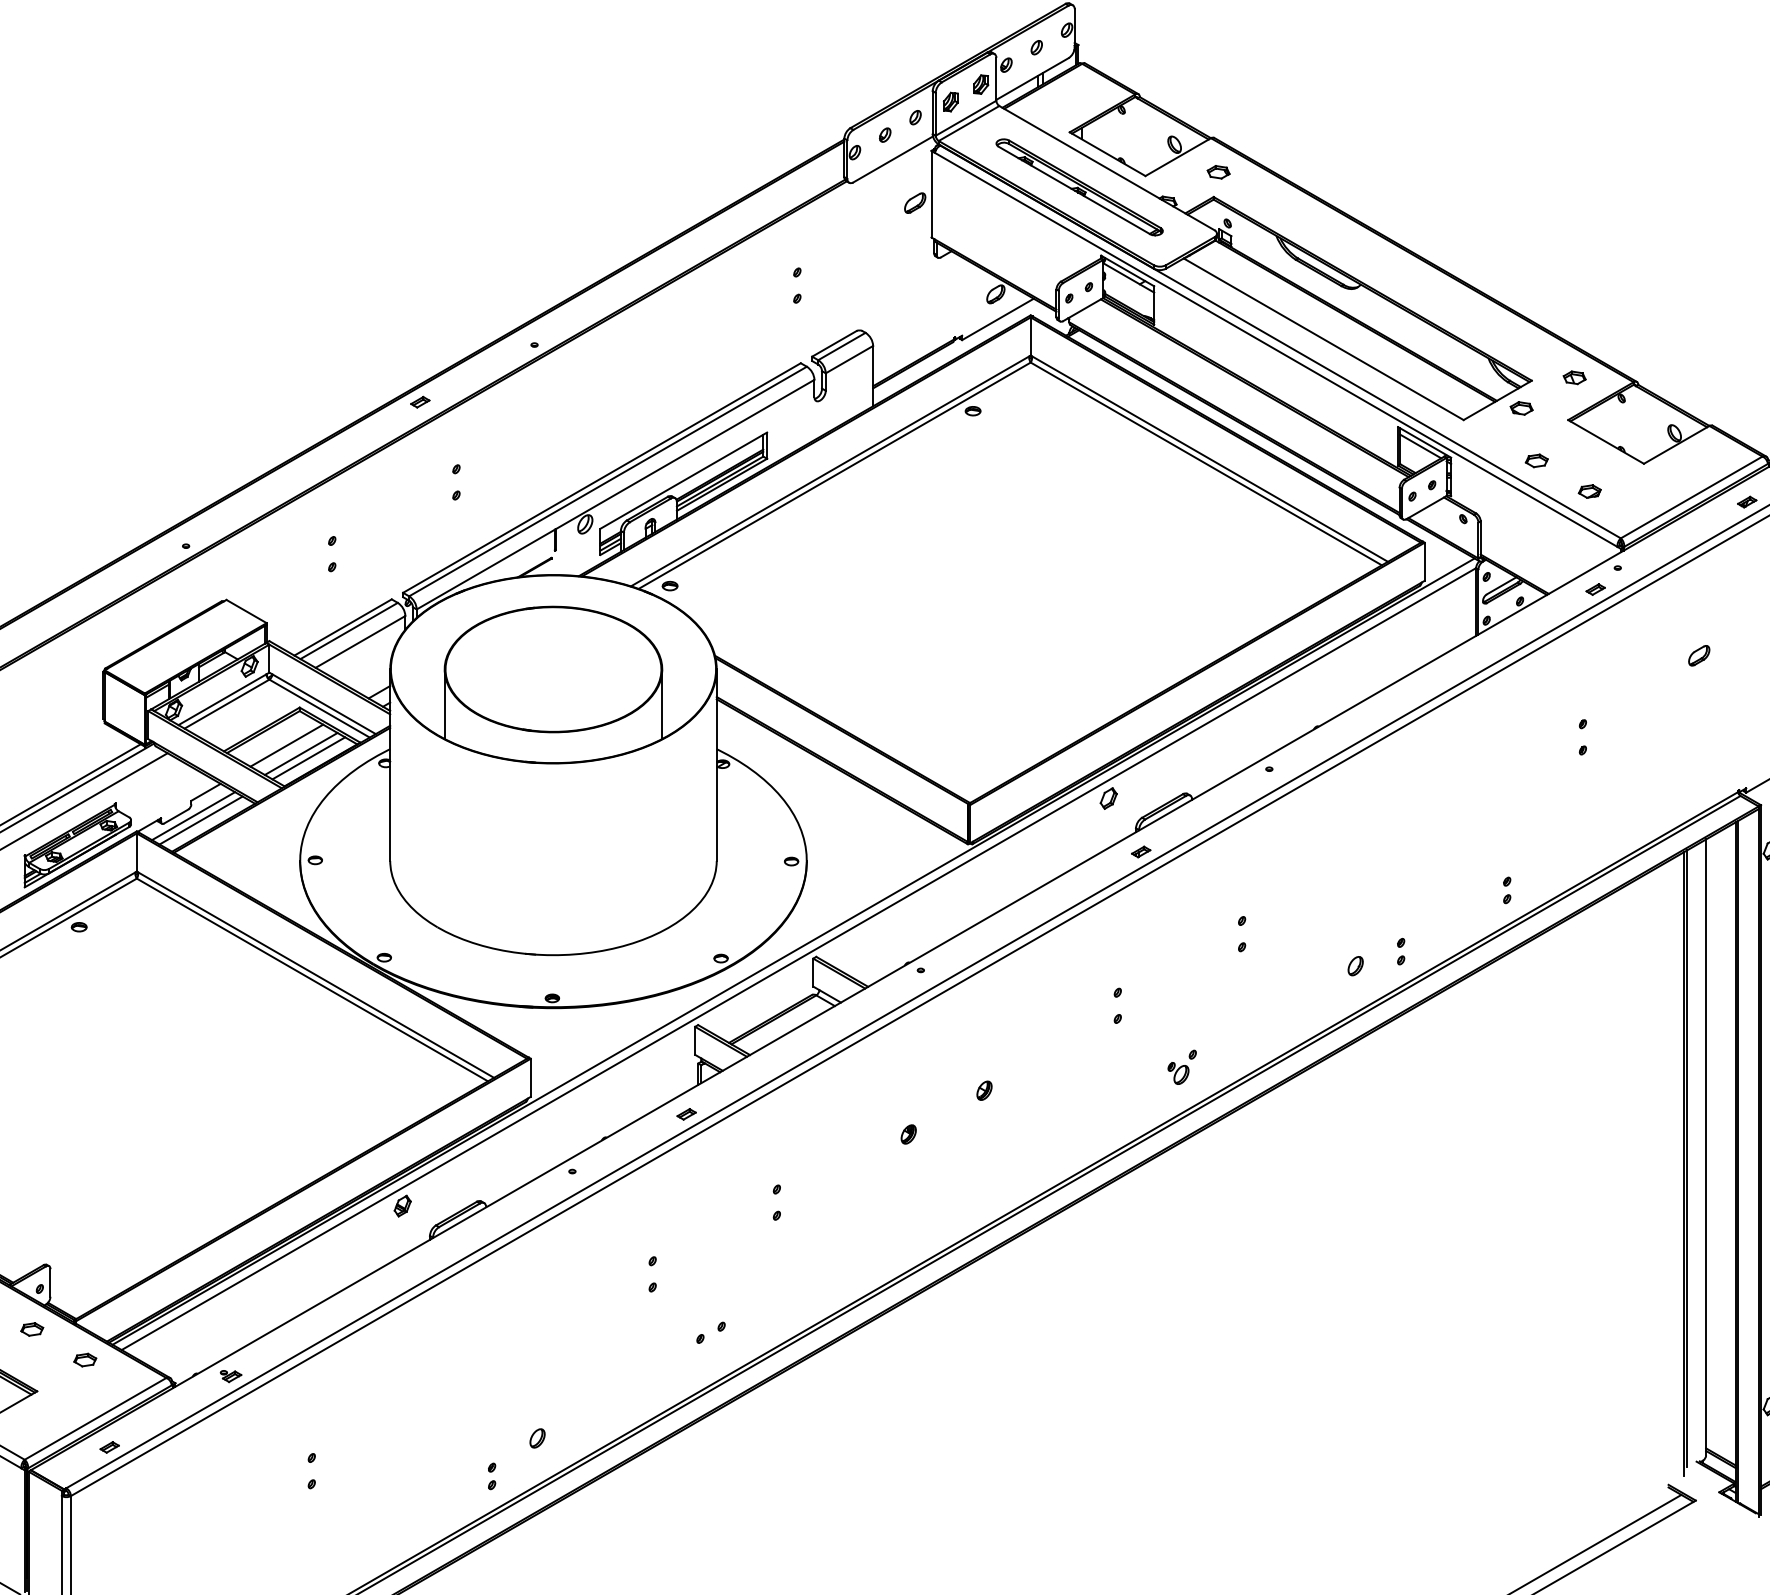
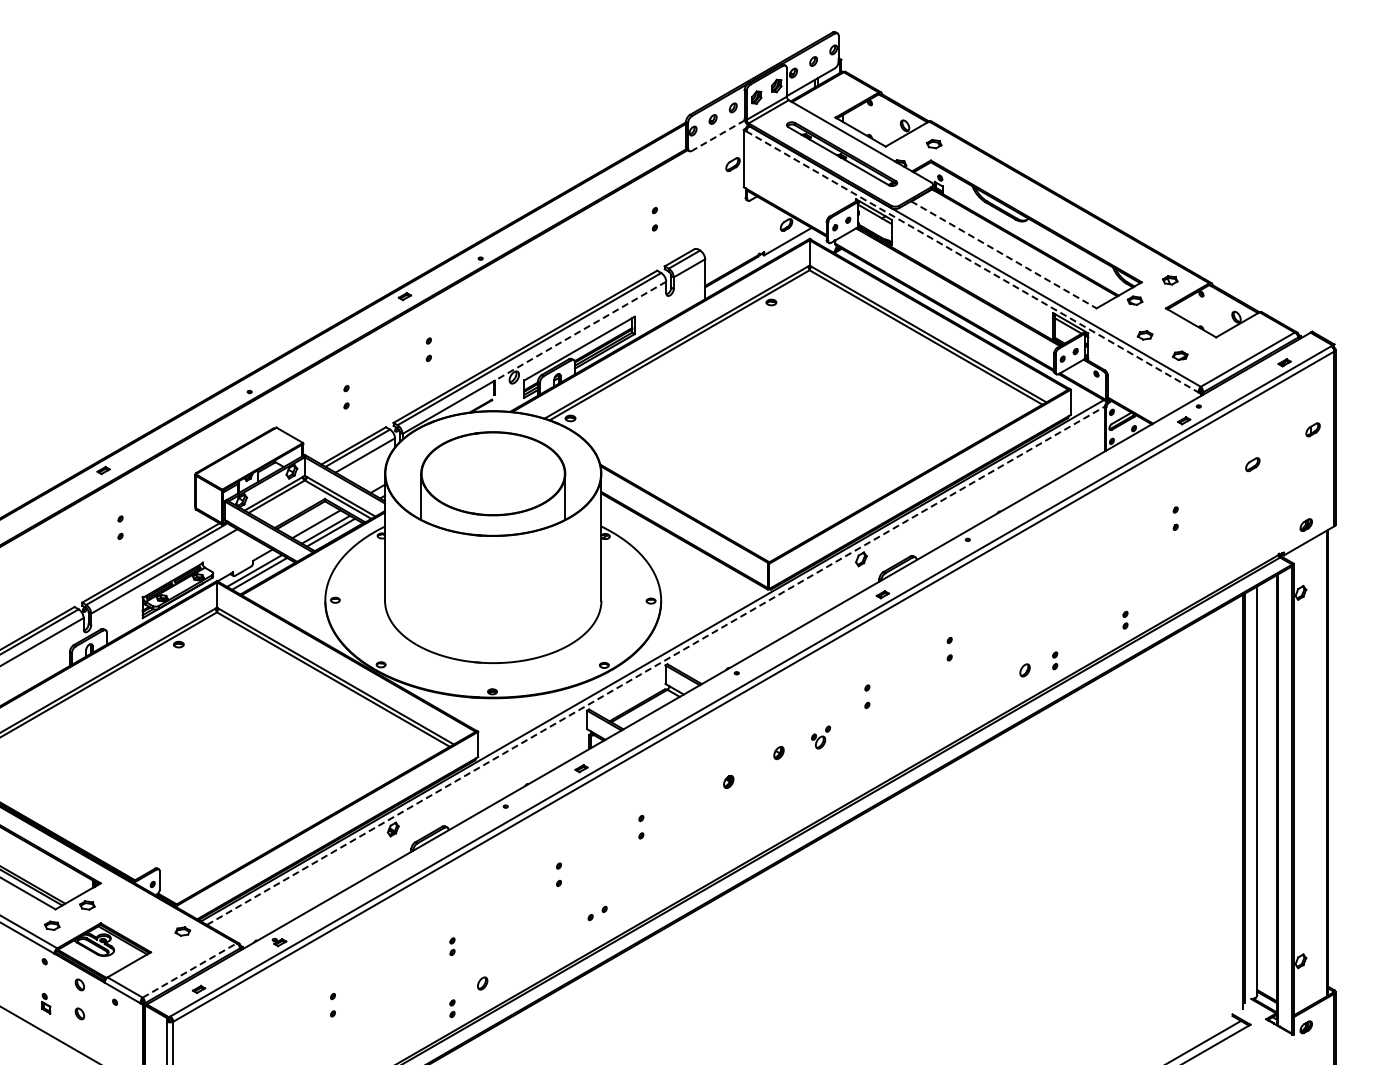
line: (893, 159) -> (718, 135), solid -> dashed
line: (1324, 340) -> (1004, 255), solid -> dashed
line: (1276, 350) -> (972, 262), solid -> dashed
line: (685, 454) -> (580, 331), solid -> dashed
line: (799, 958) -> (656, 665), solid -> dashed
part: (1181, 1067) -> (820, 737), moved
part: (31, 1329) -> (147, 911), removed
part: (492, 1382) -> (452, 946), added
line: (96, 1418) -> (190, 970), solid -> dashed

